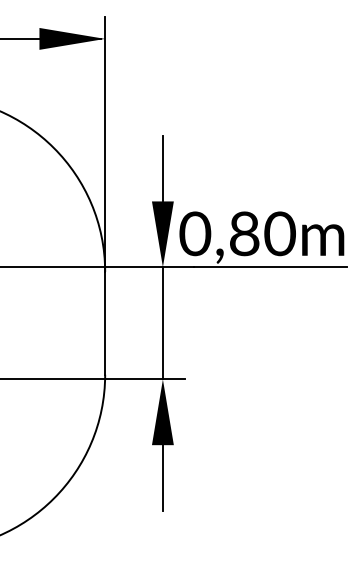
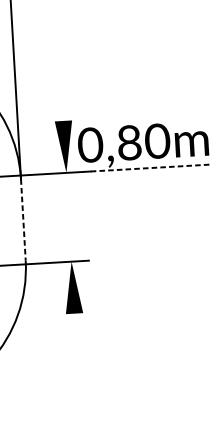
line: (162, 168) -> (61, 94), removed
line: (270, 267) -> (151, 168), solid -> dashed
line: (105, 323) -> (23, 220), solid -> dashed
line: (162, 323) -> (68, 217), removed
line: (162, 477) -> (75, 339), removed

